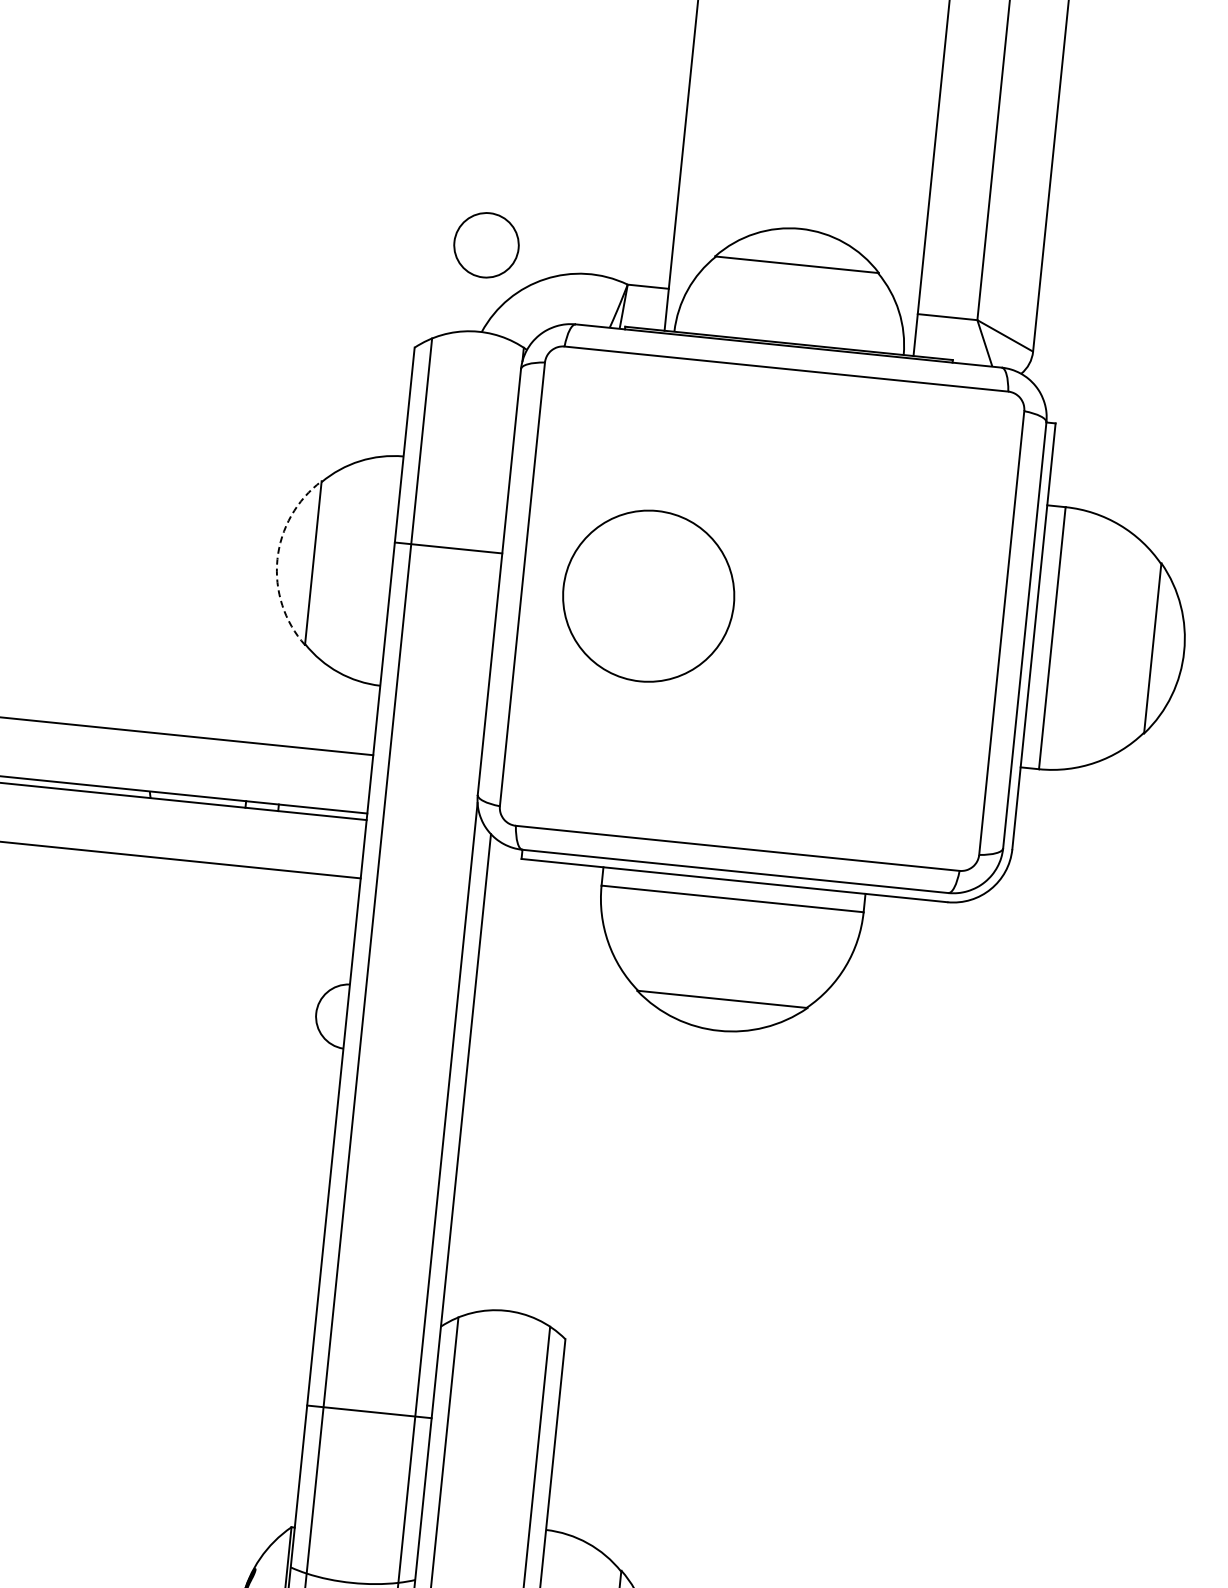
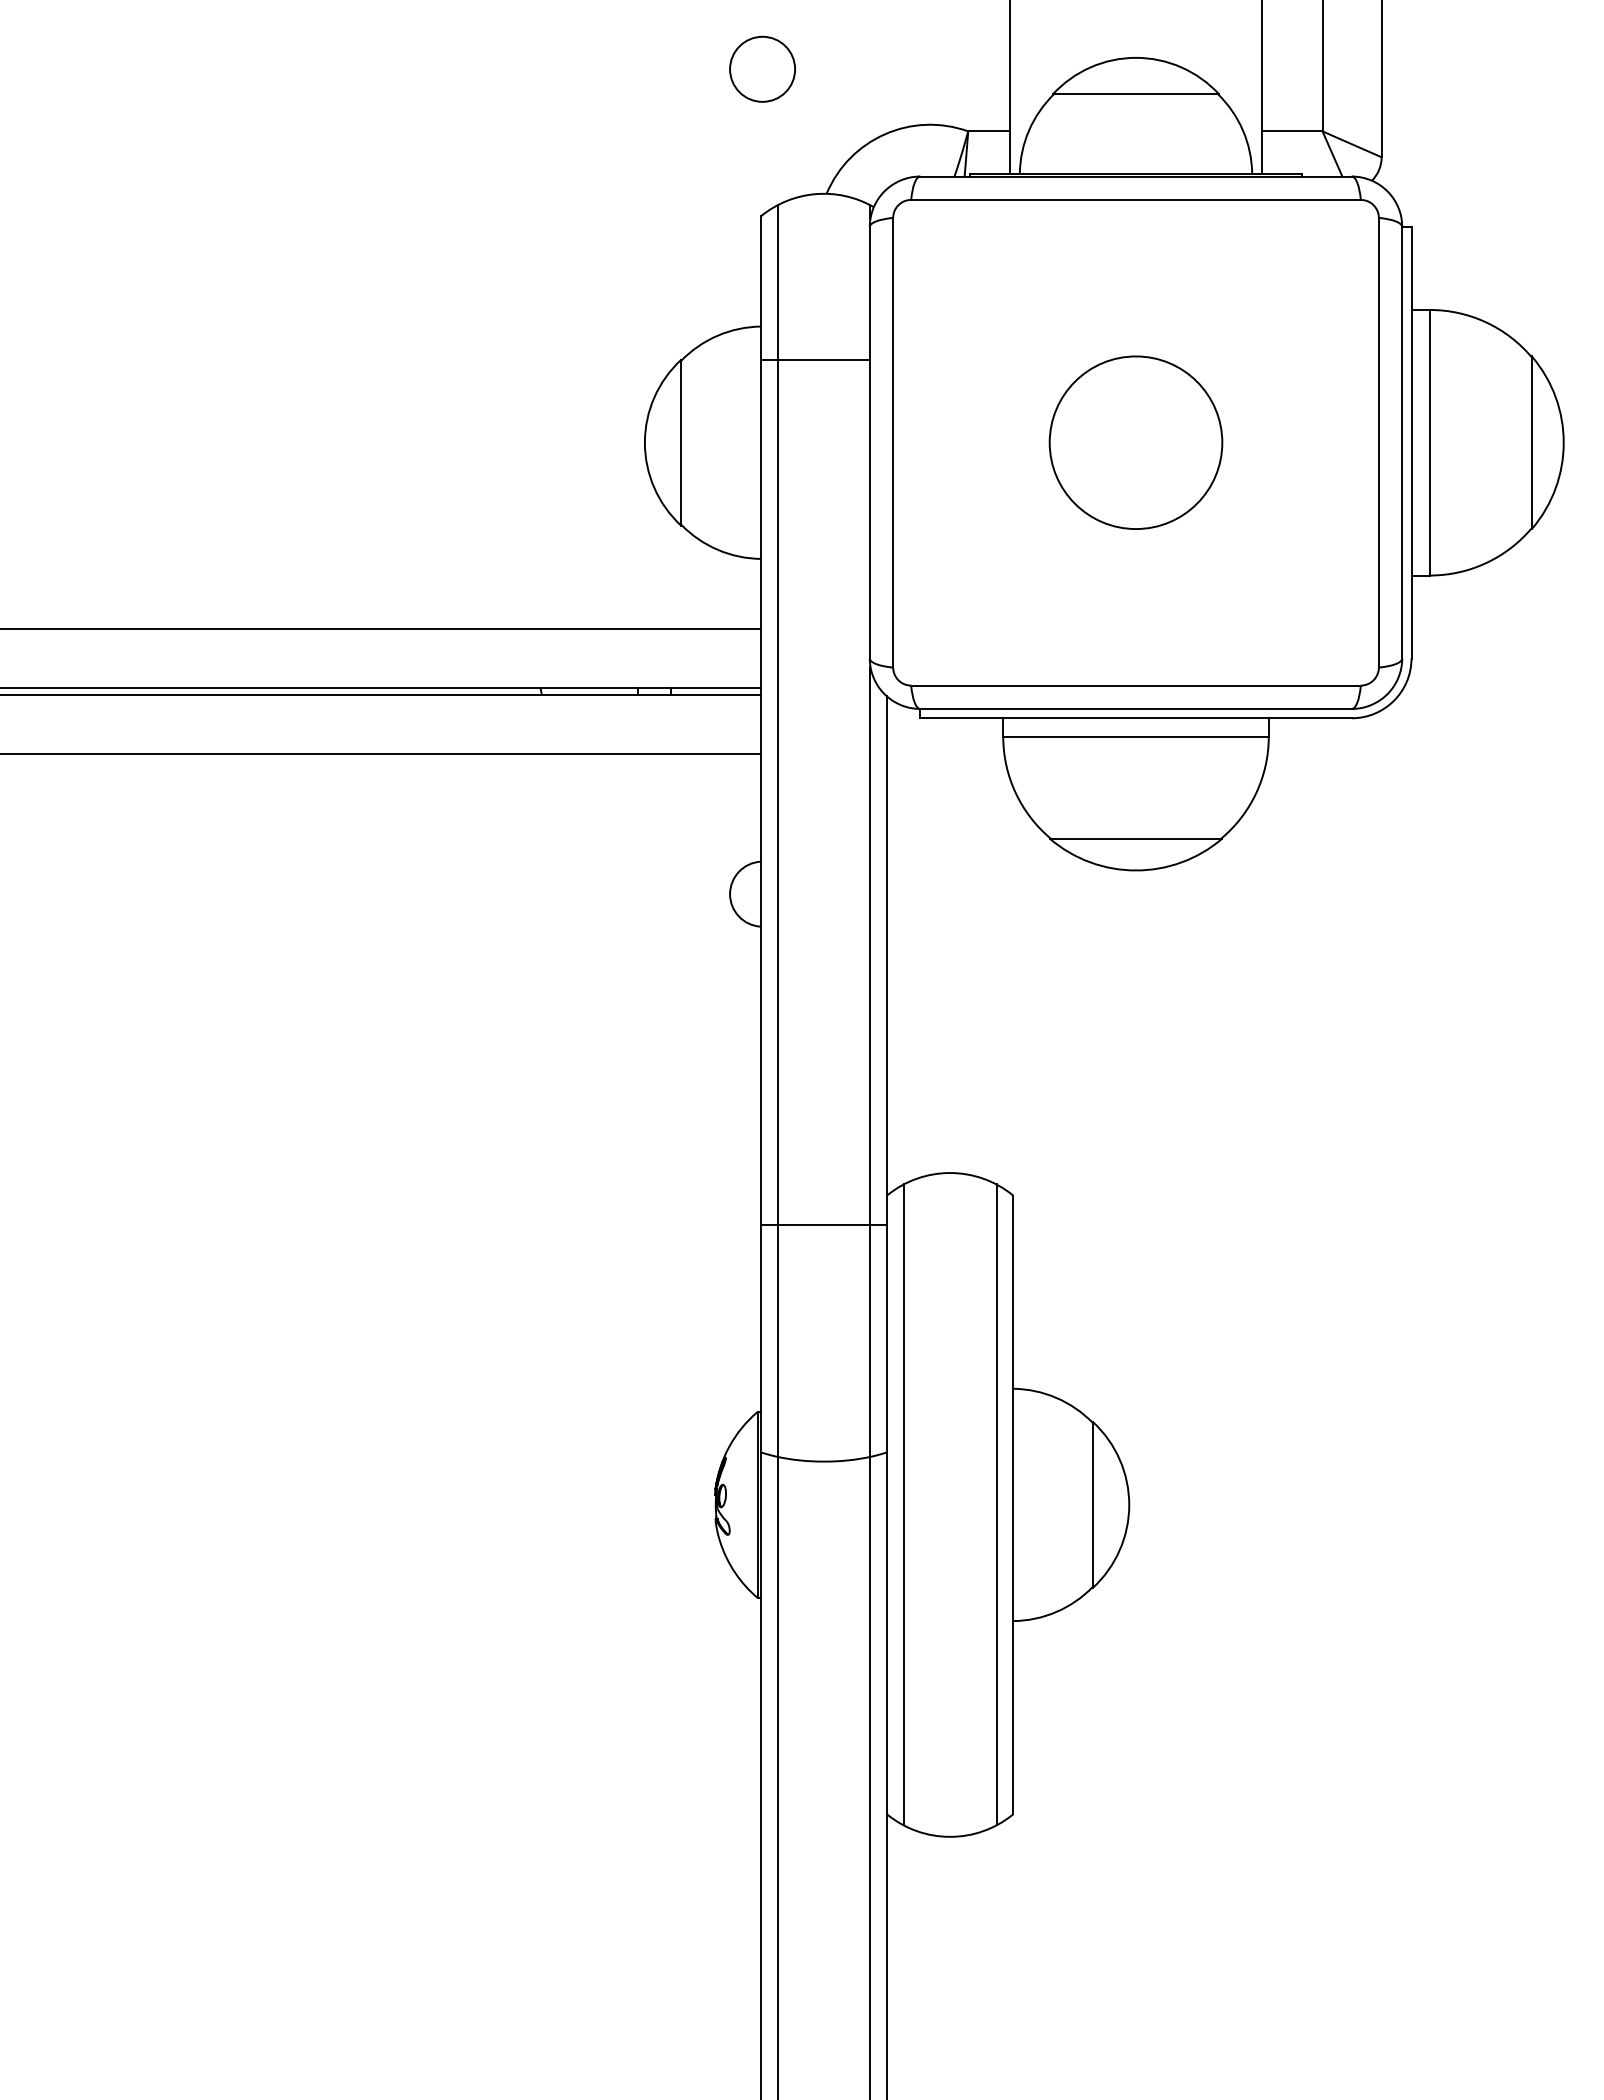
circle: (486, 244) -> (762, 68), moved
line: (447, 547) -> (814, 359), moved
arc: (277, 559) -> (644, 442), dashed -> solid
circle: (648, 595) -> (1135, 442), moved
line: (368, 1411) -> (823, 1225), moved

